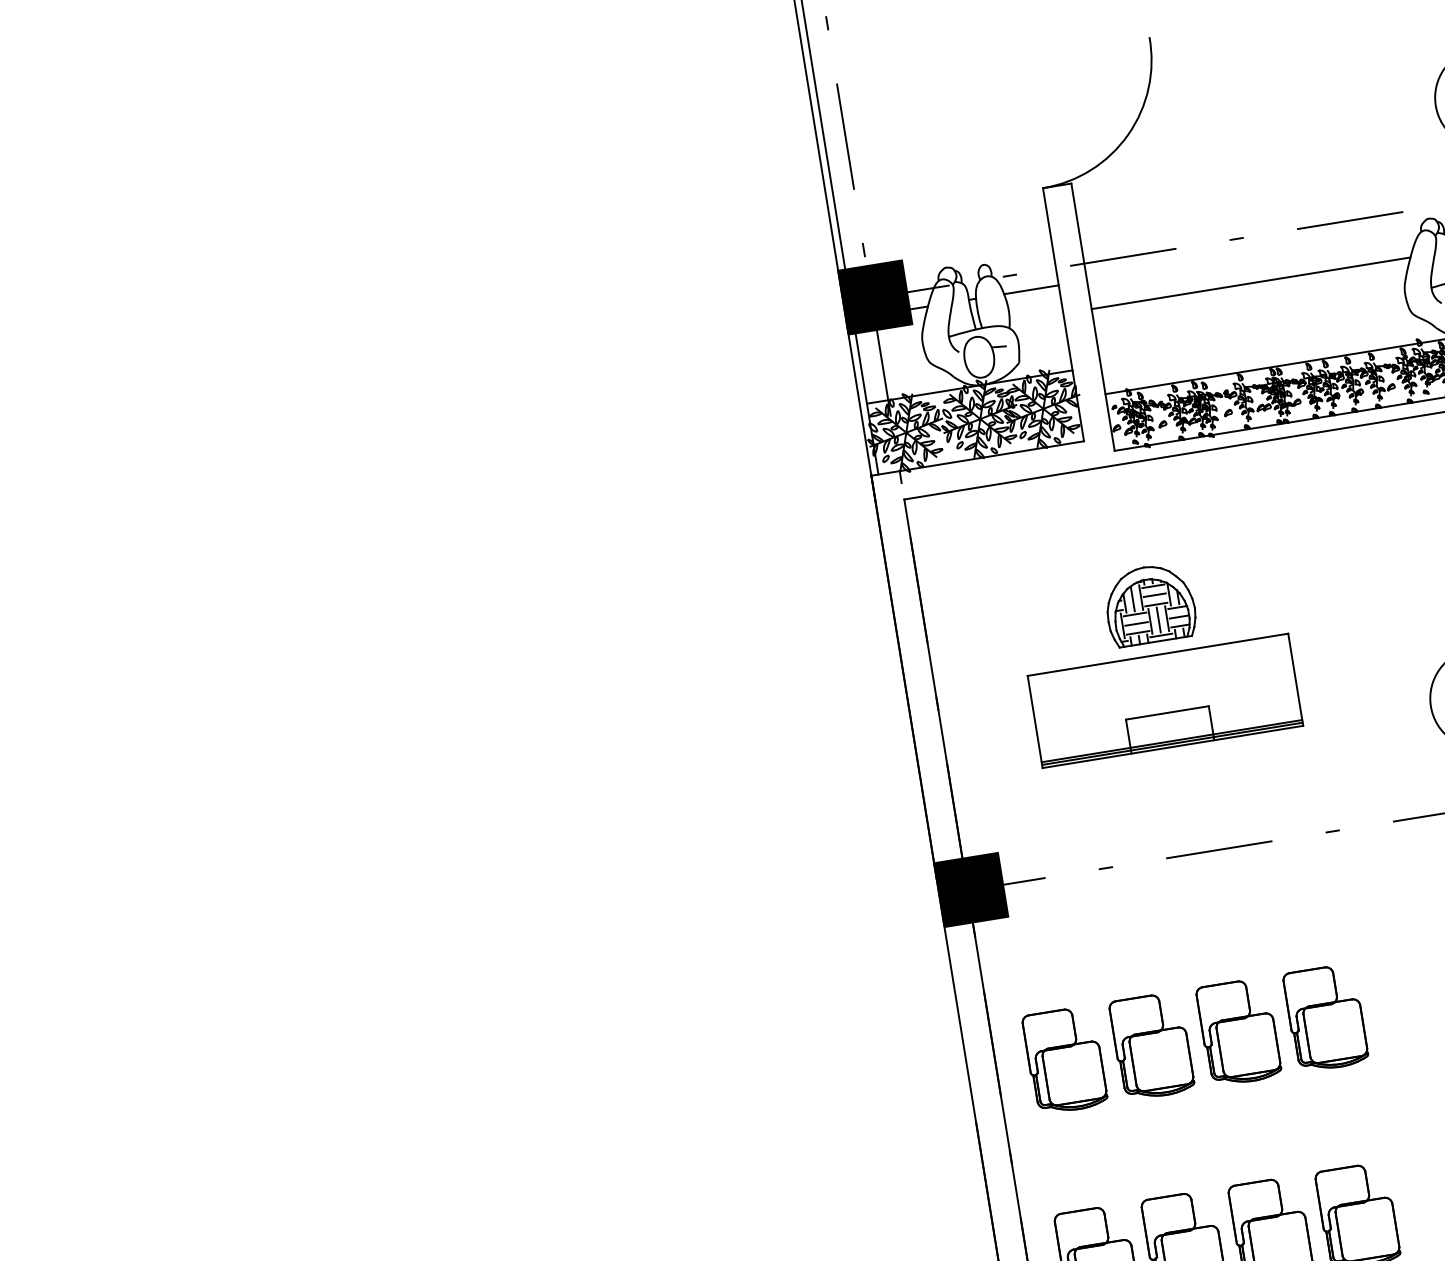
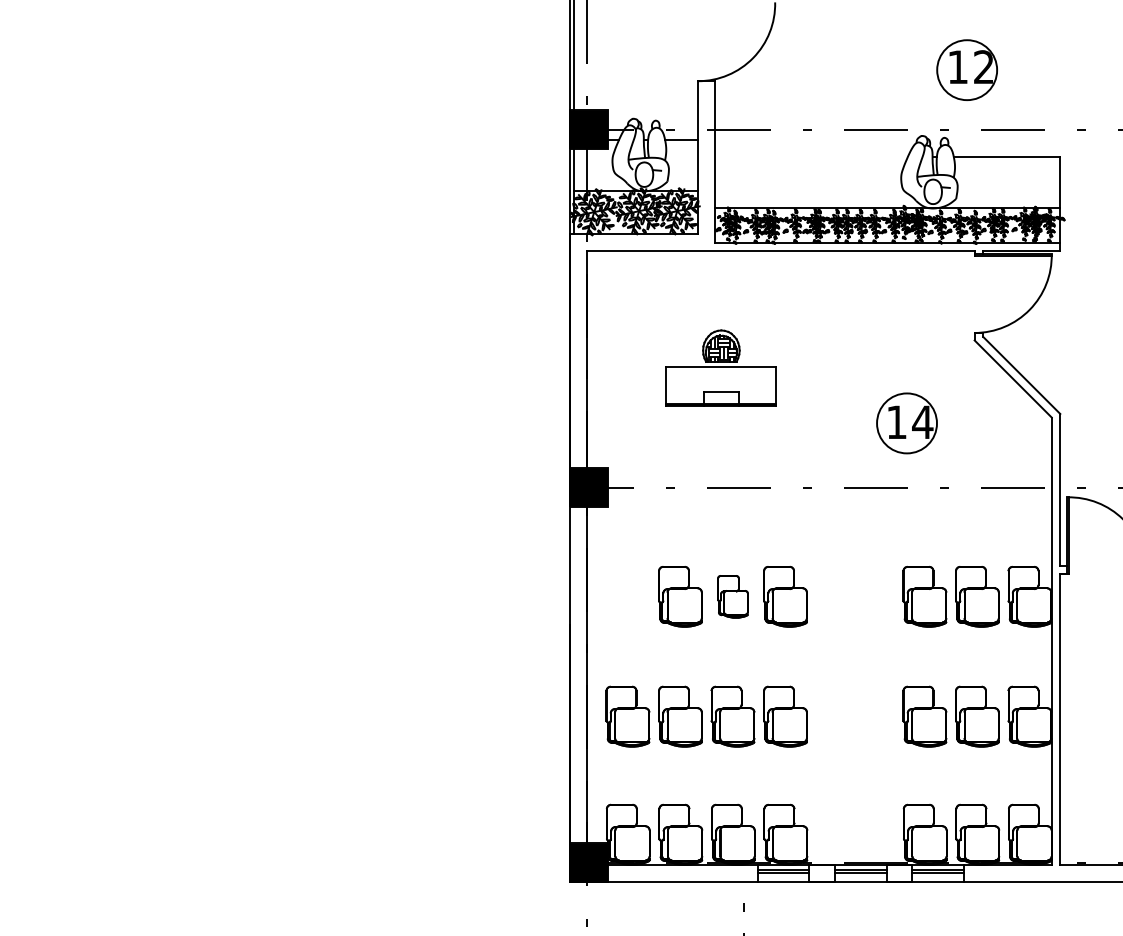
line: (1251, 284) -> (811, 157), removed
part: (1158, 657) -> (721, 368), size x0.7
part: (1238, 1031) -> (732, 596), size x0.7
part: (1064, 1059) -> (627, 596), removed

